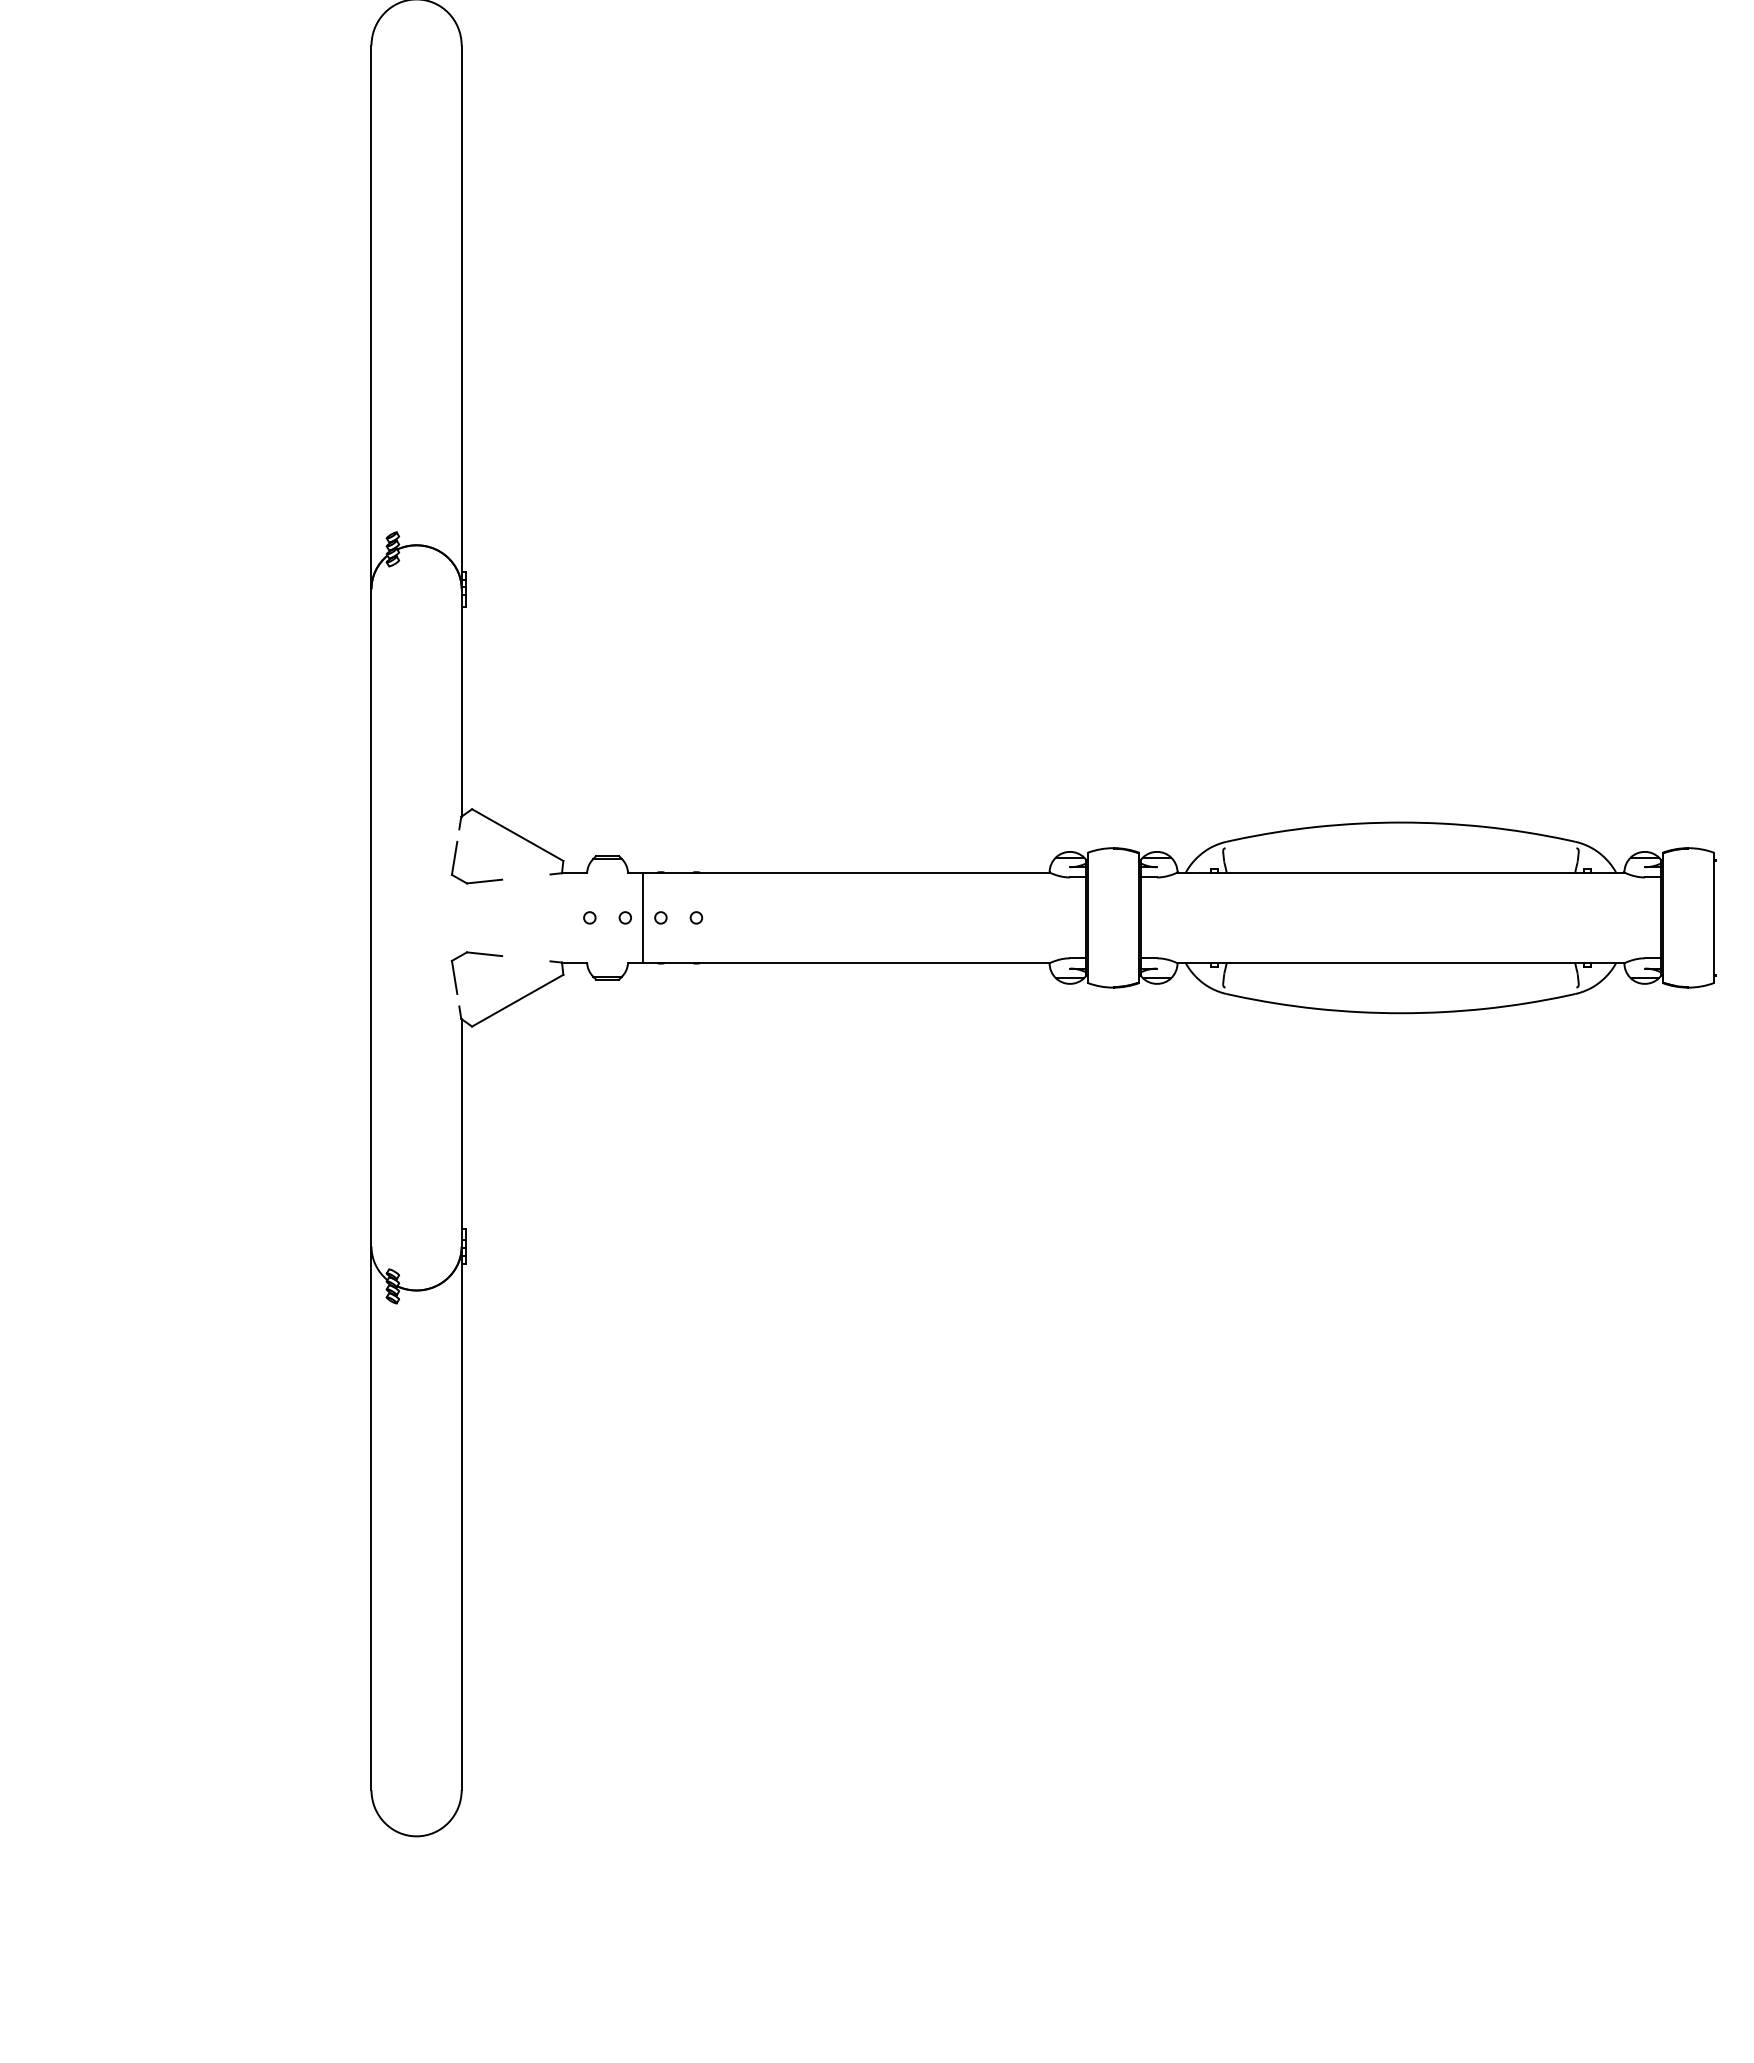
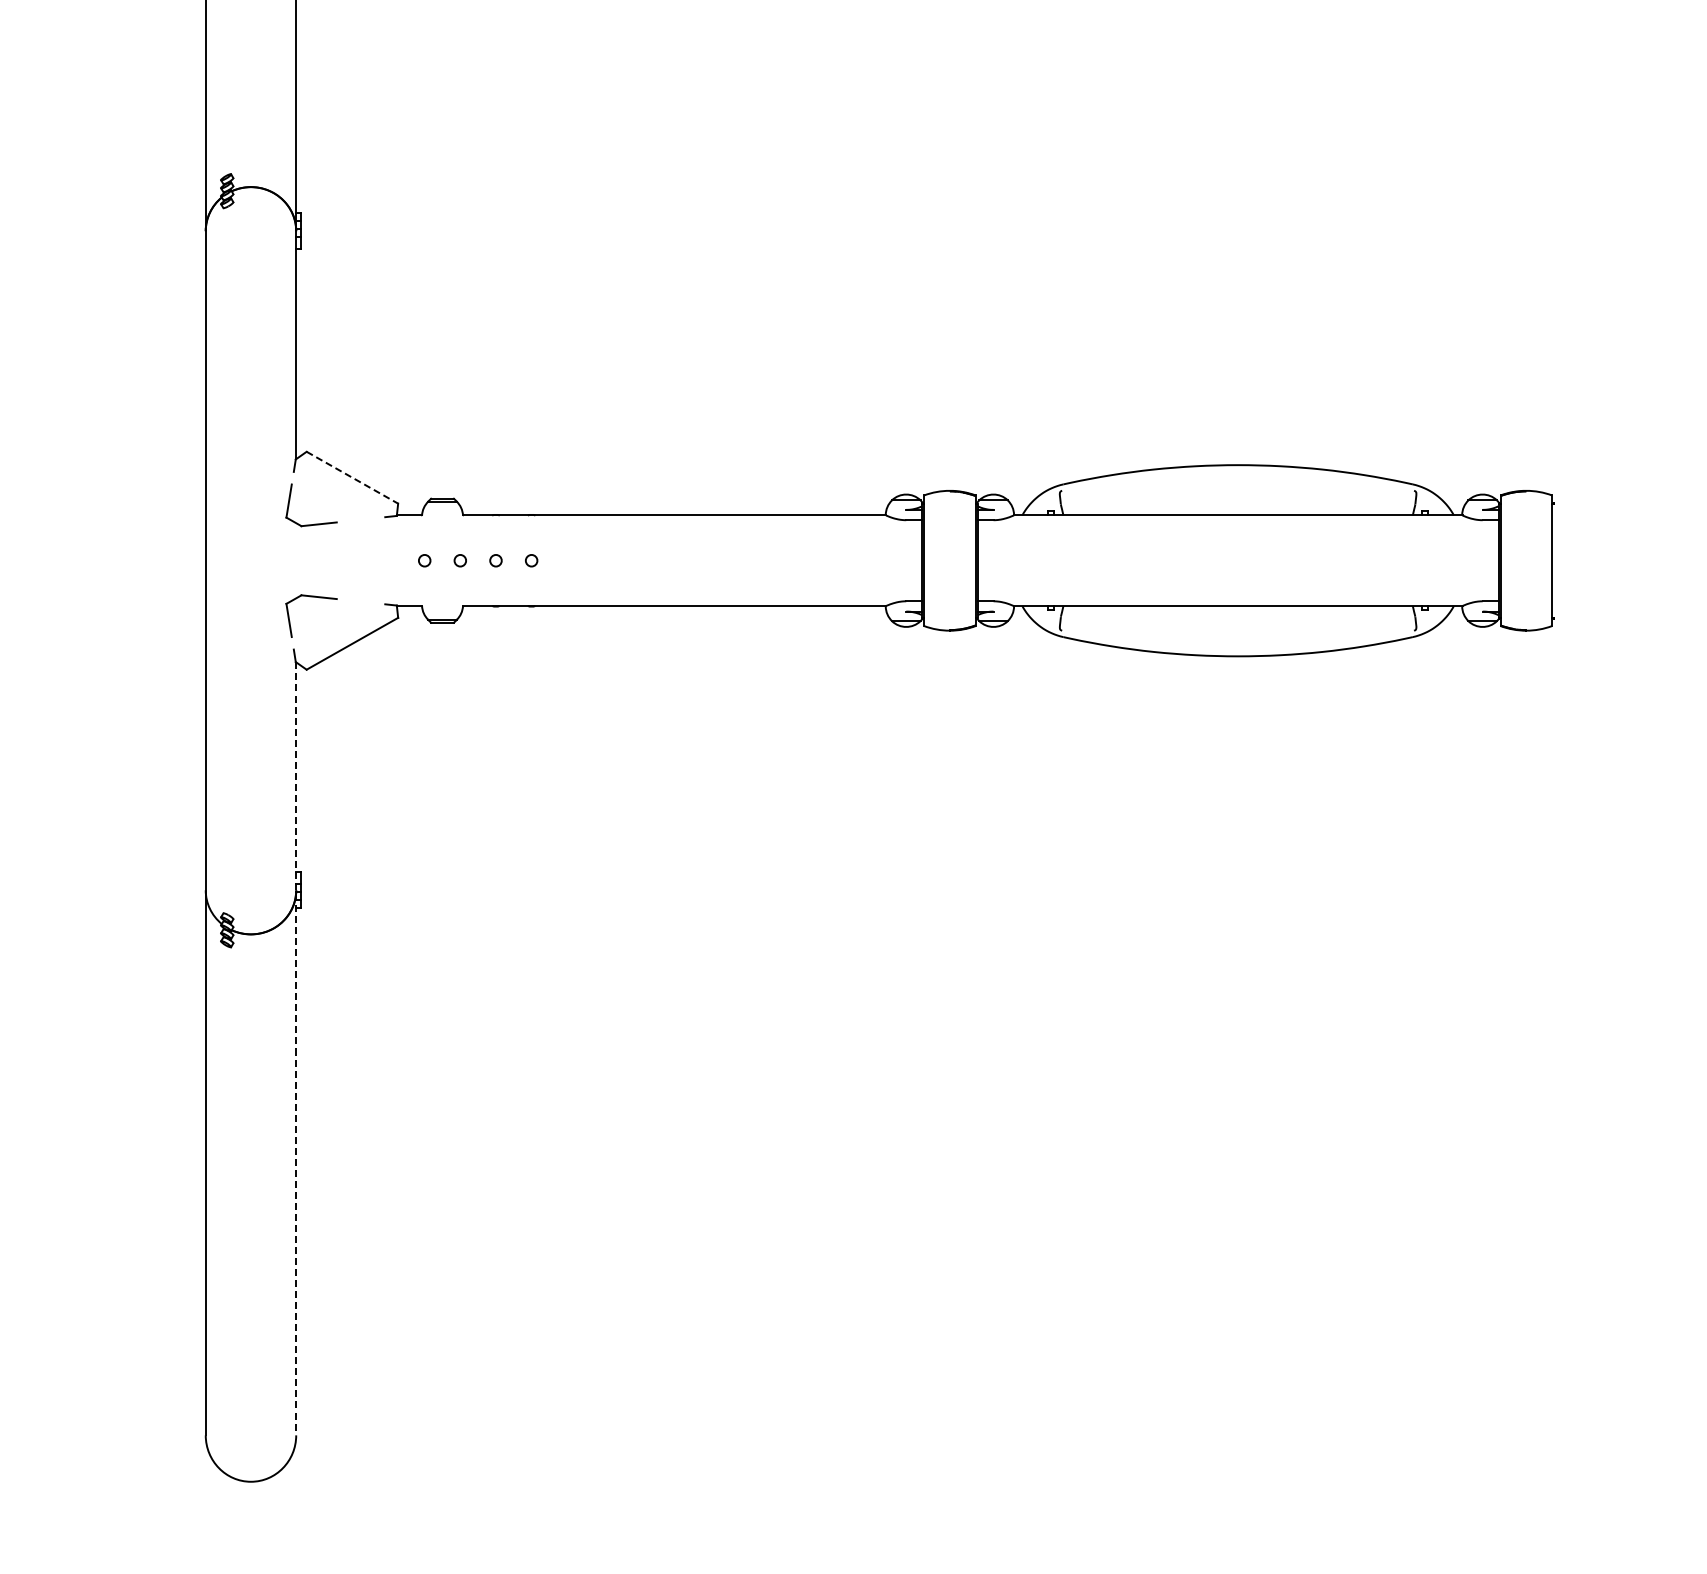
line: (518, 835) -> (353, 478), solid -> dashed
line: (643, 917) -> (478, 560), removed
line: (461, 1405) -> (296, 1049), solid -> dashed

